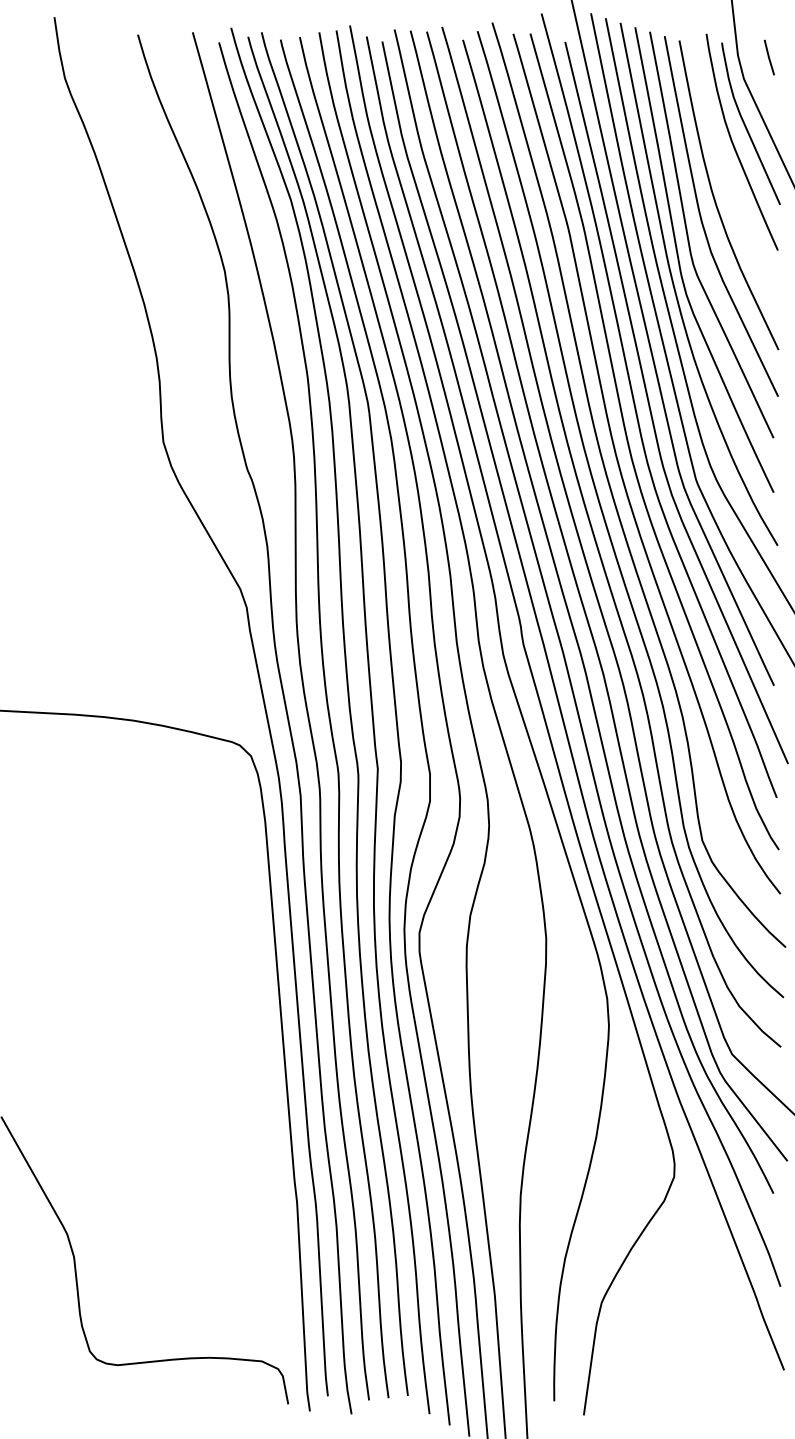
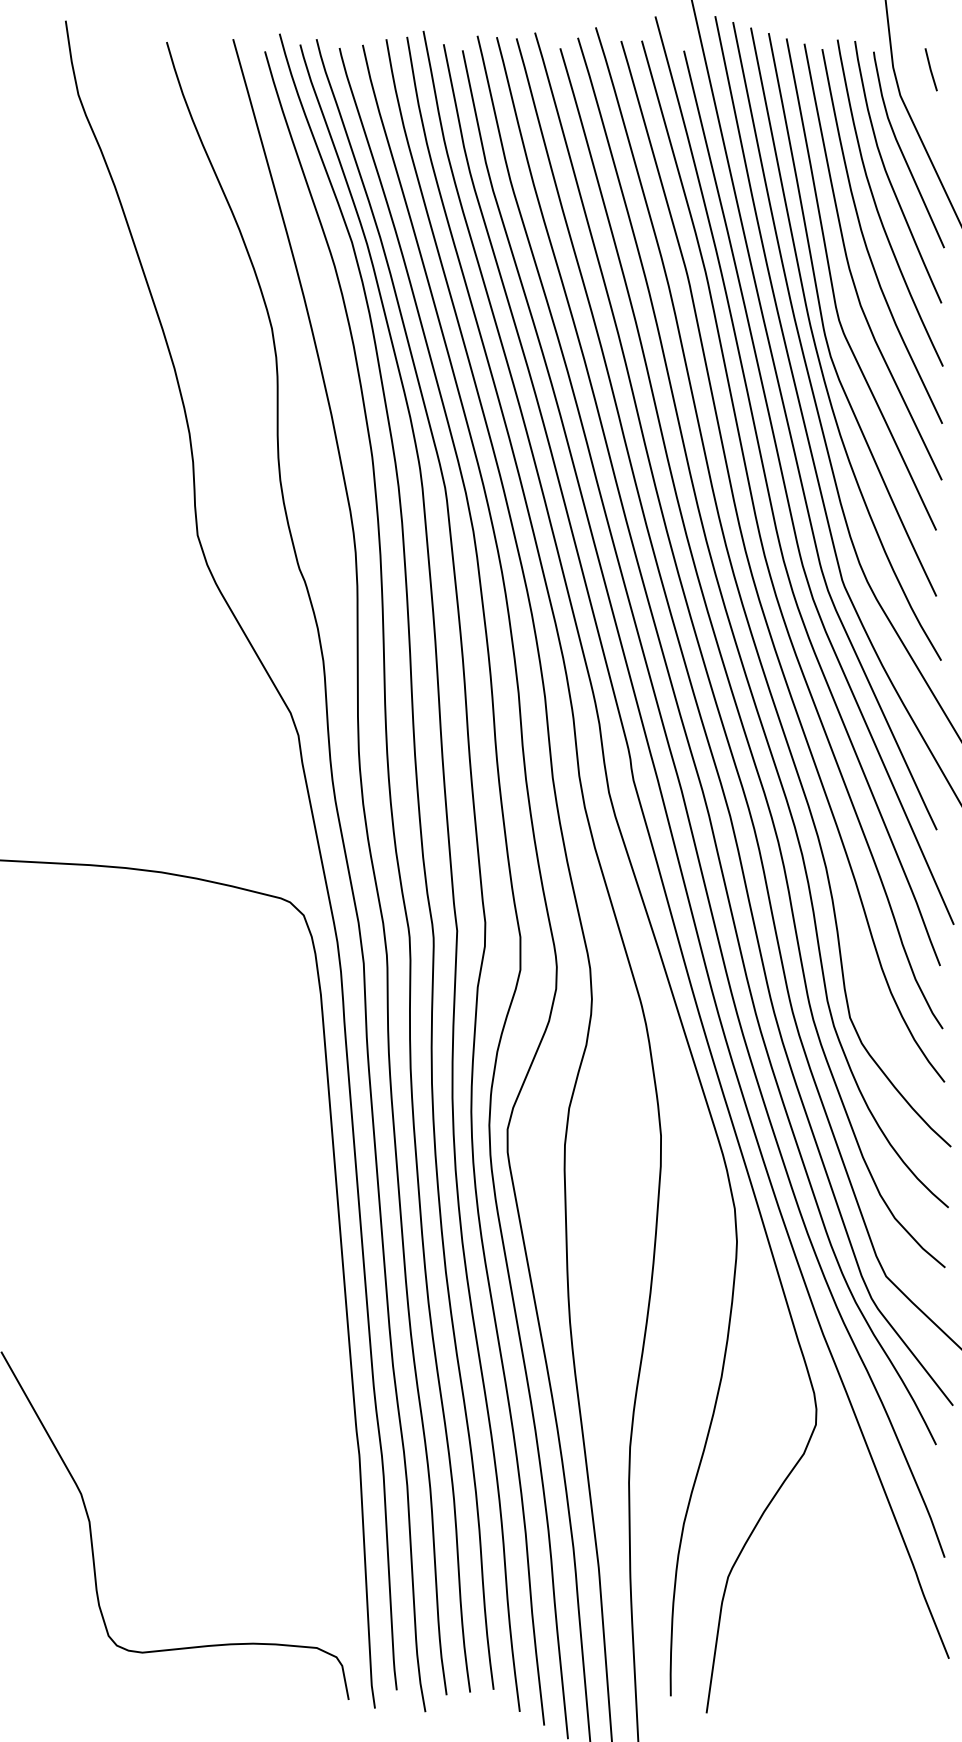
curve: (725, 171) -> (877, 207), added

